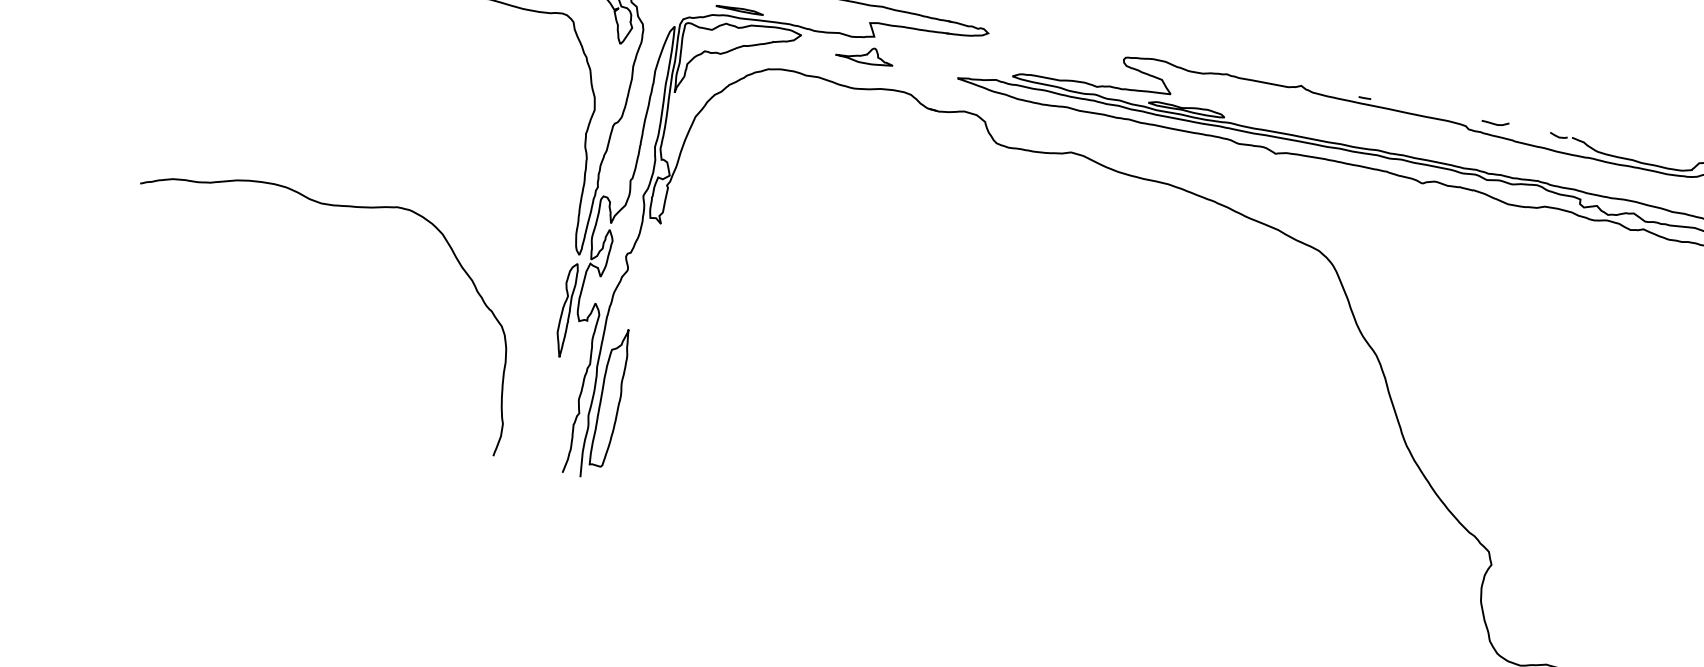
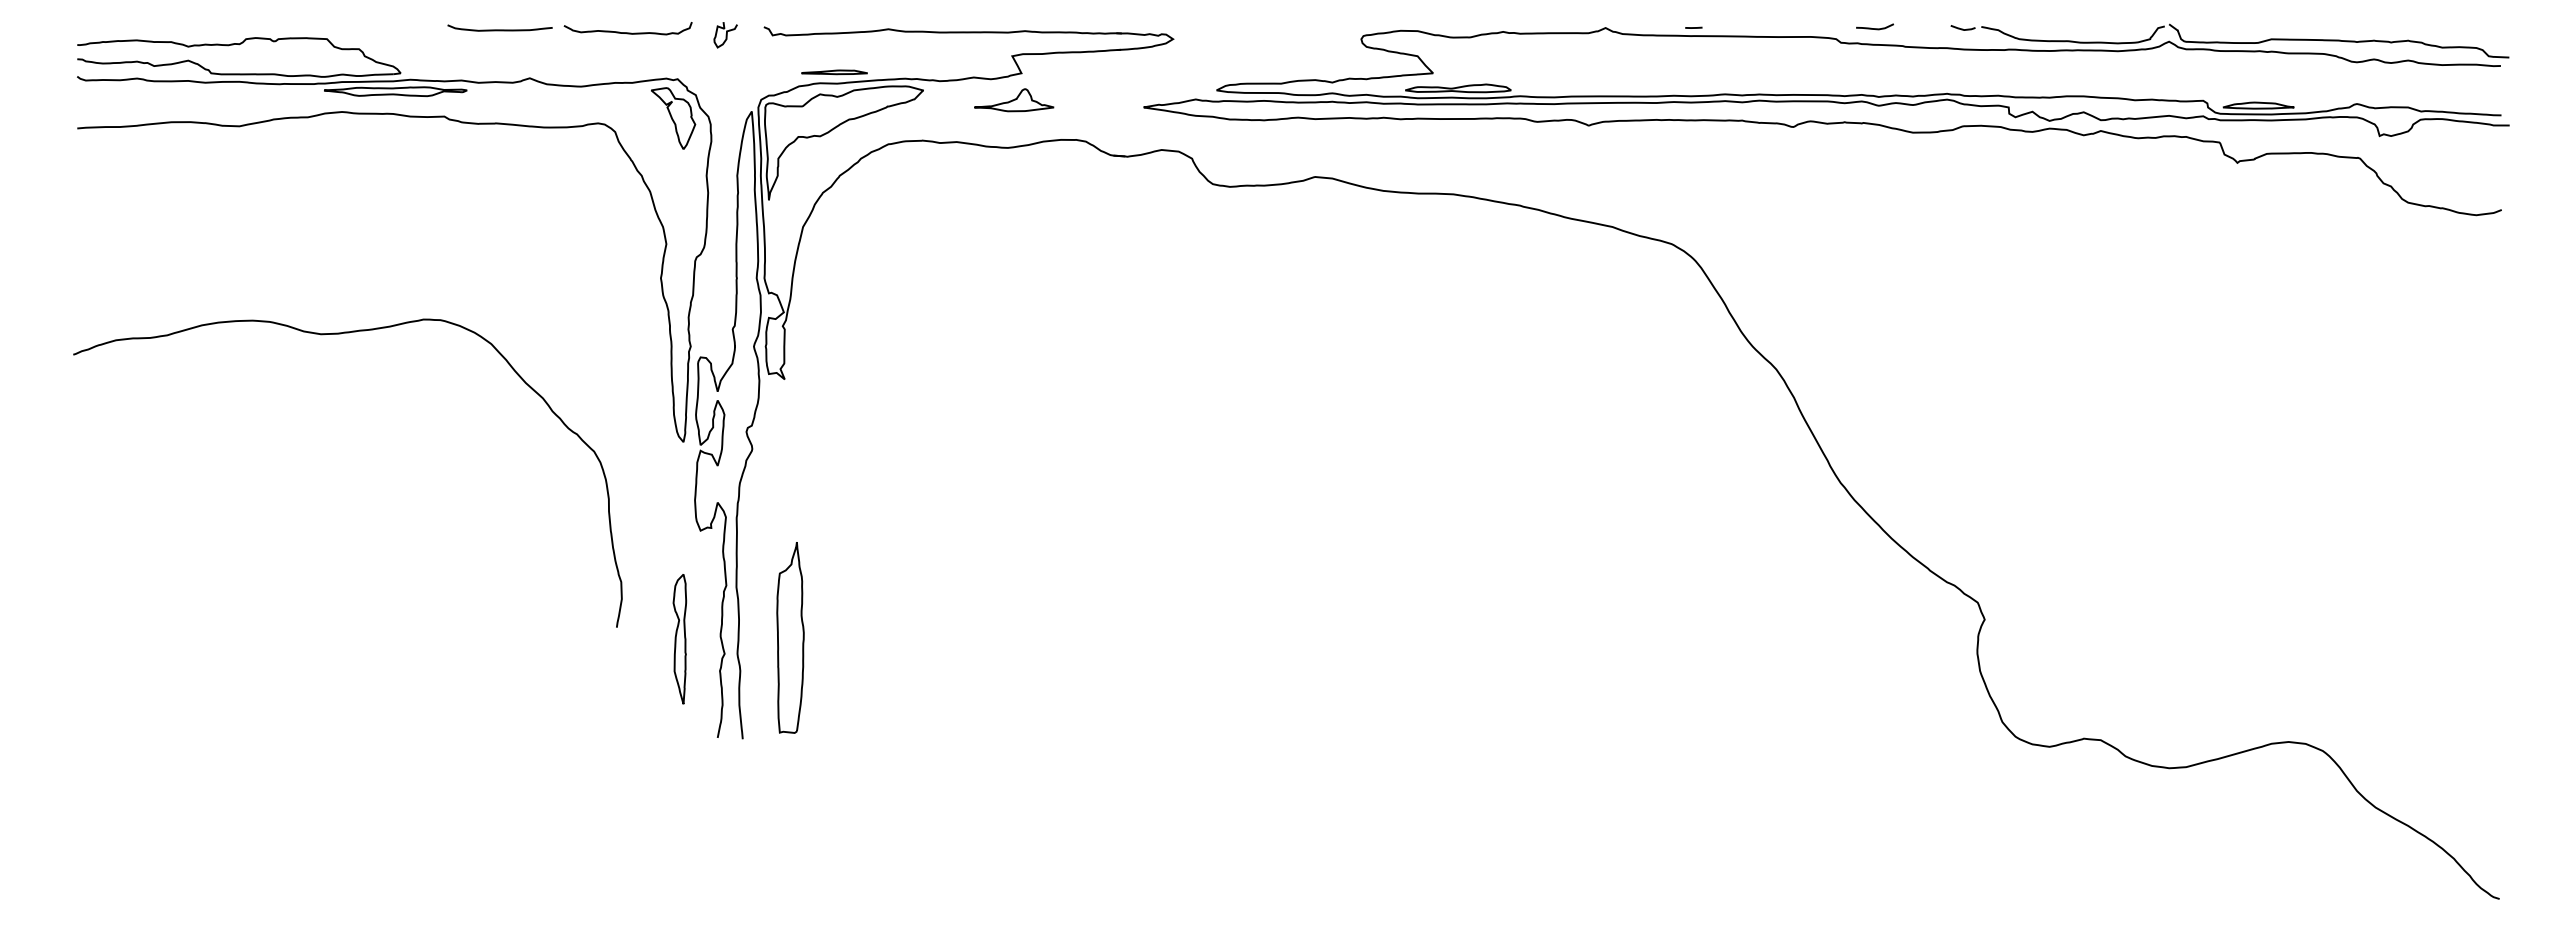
curve: (336, 206) -> (341, 334), moved
part: (565, 310) -> (679, 639), moved
part: (610, 397) -> (790, 637), moved

